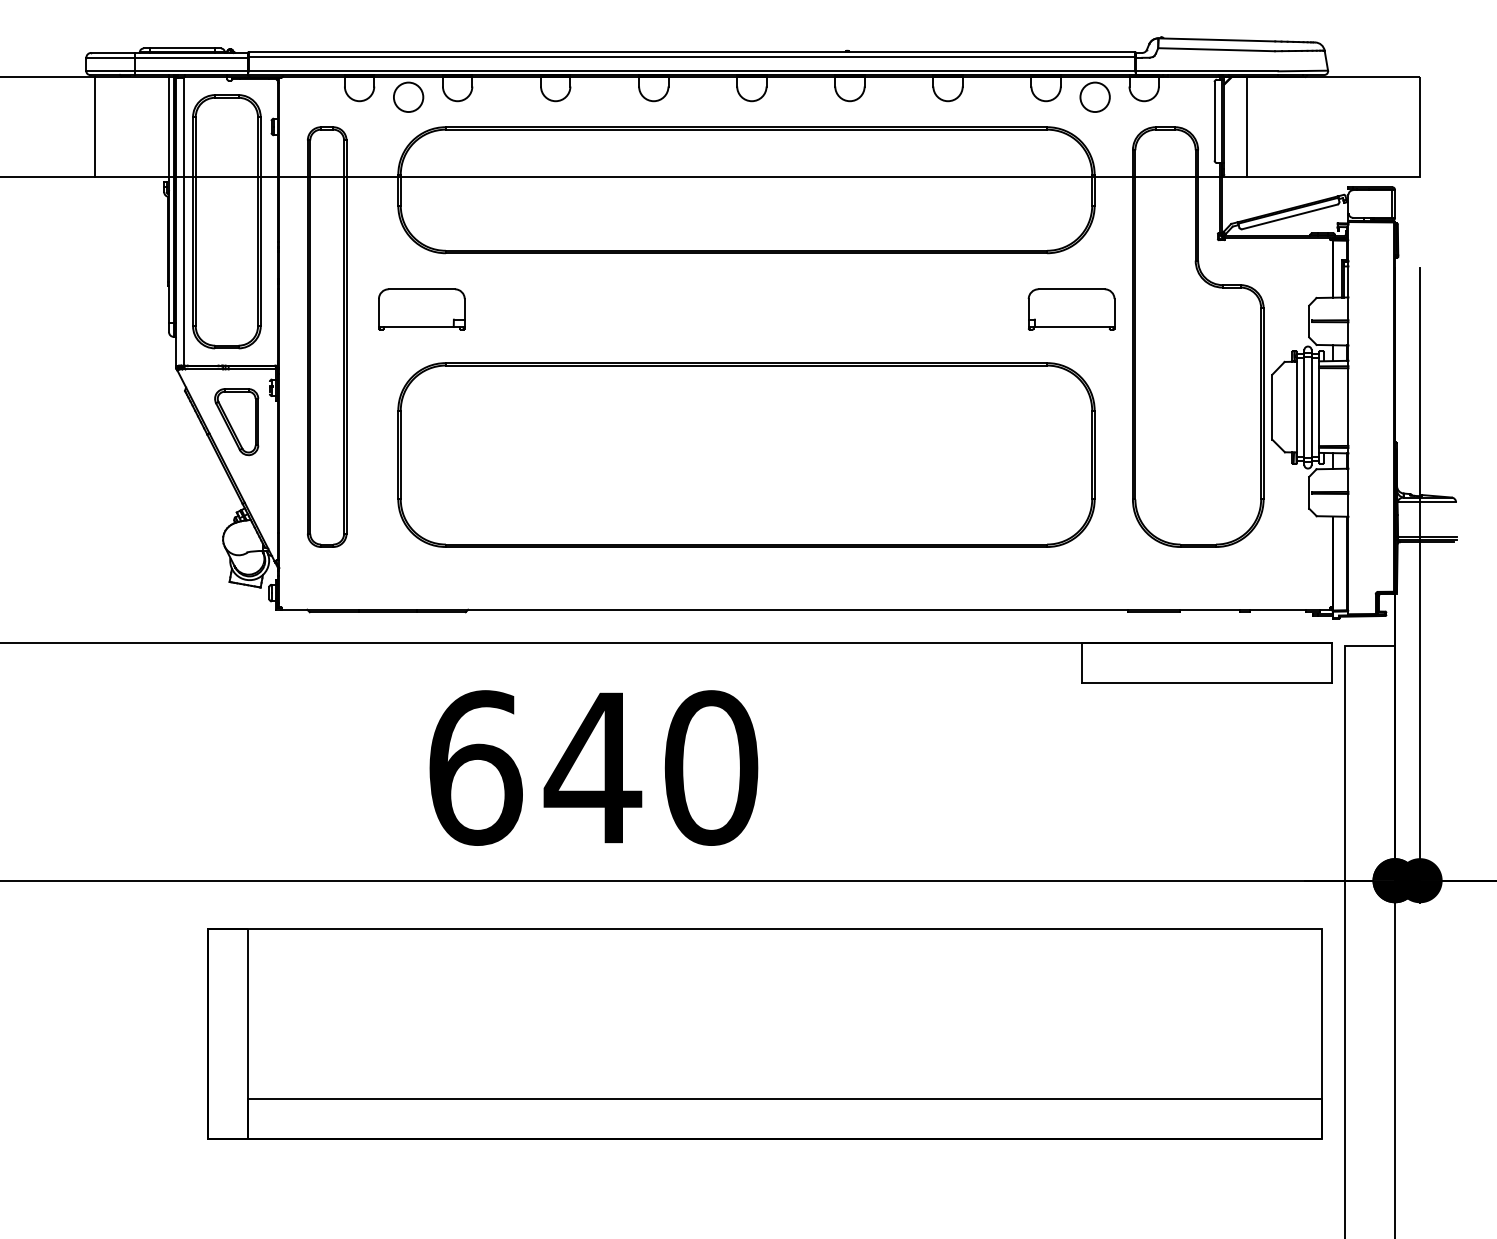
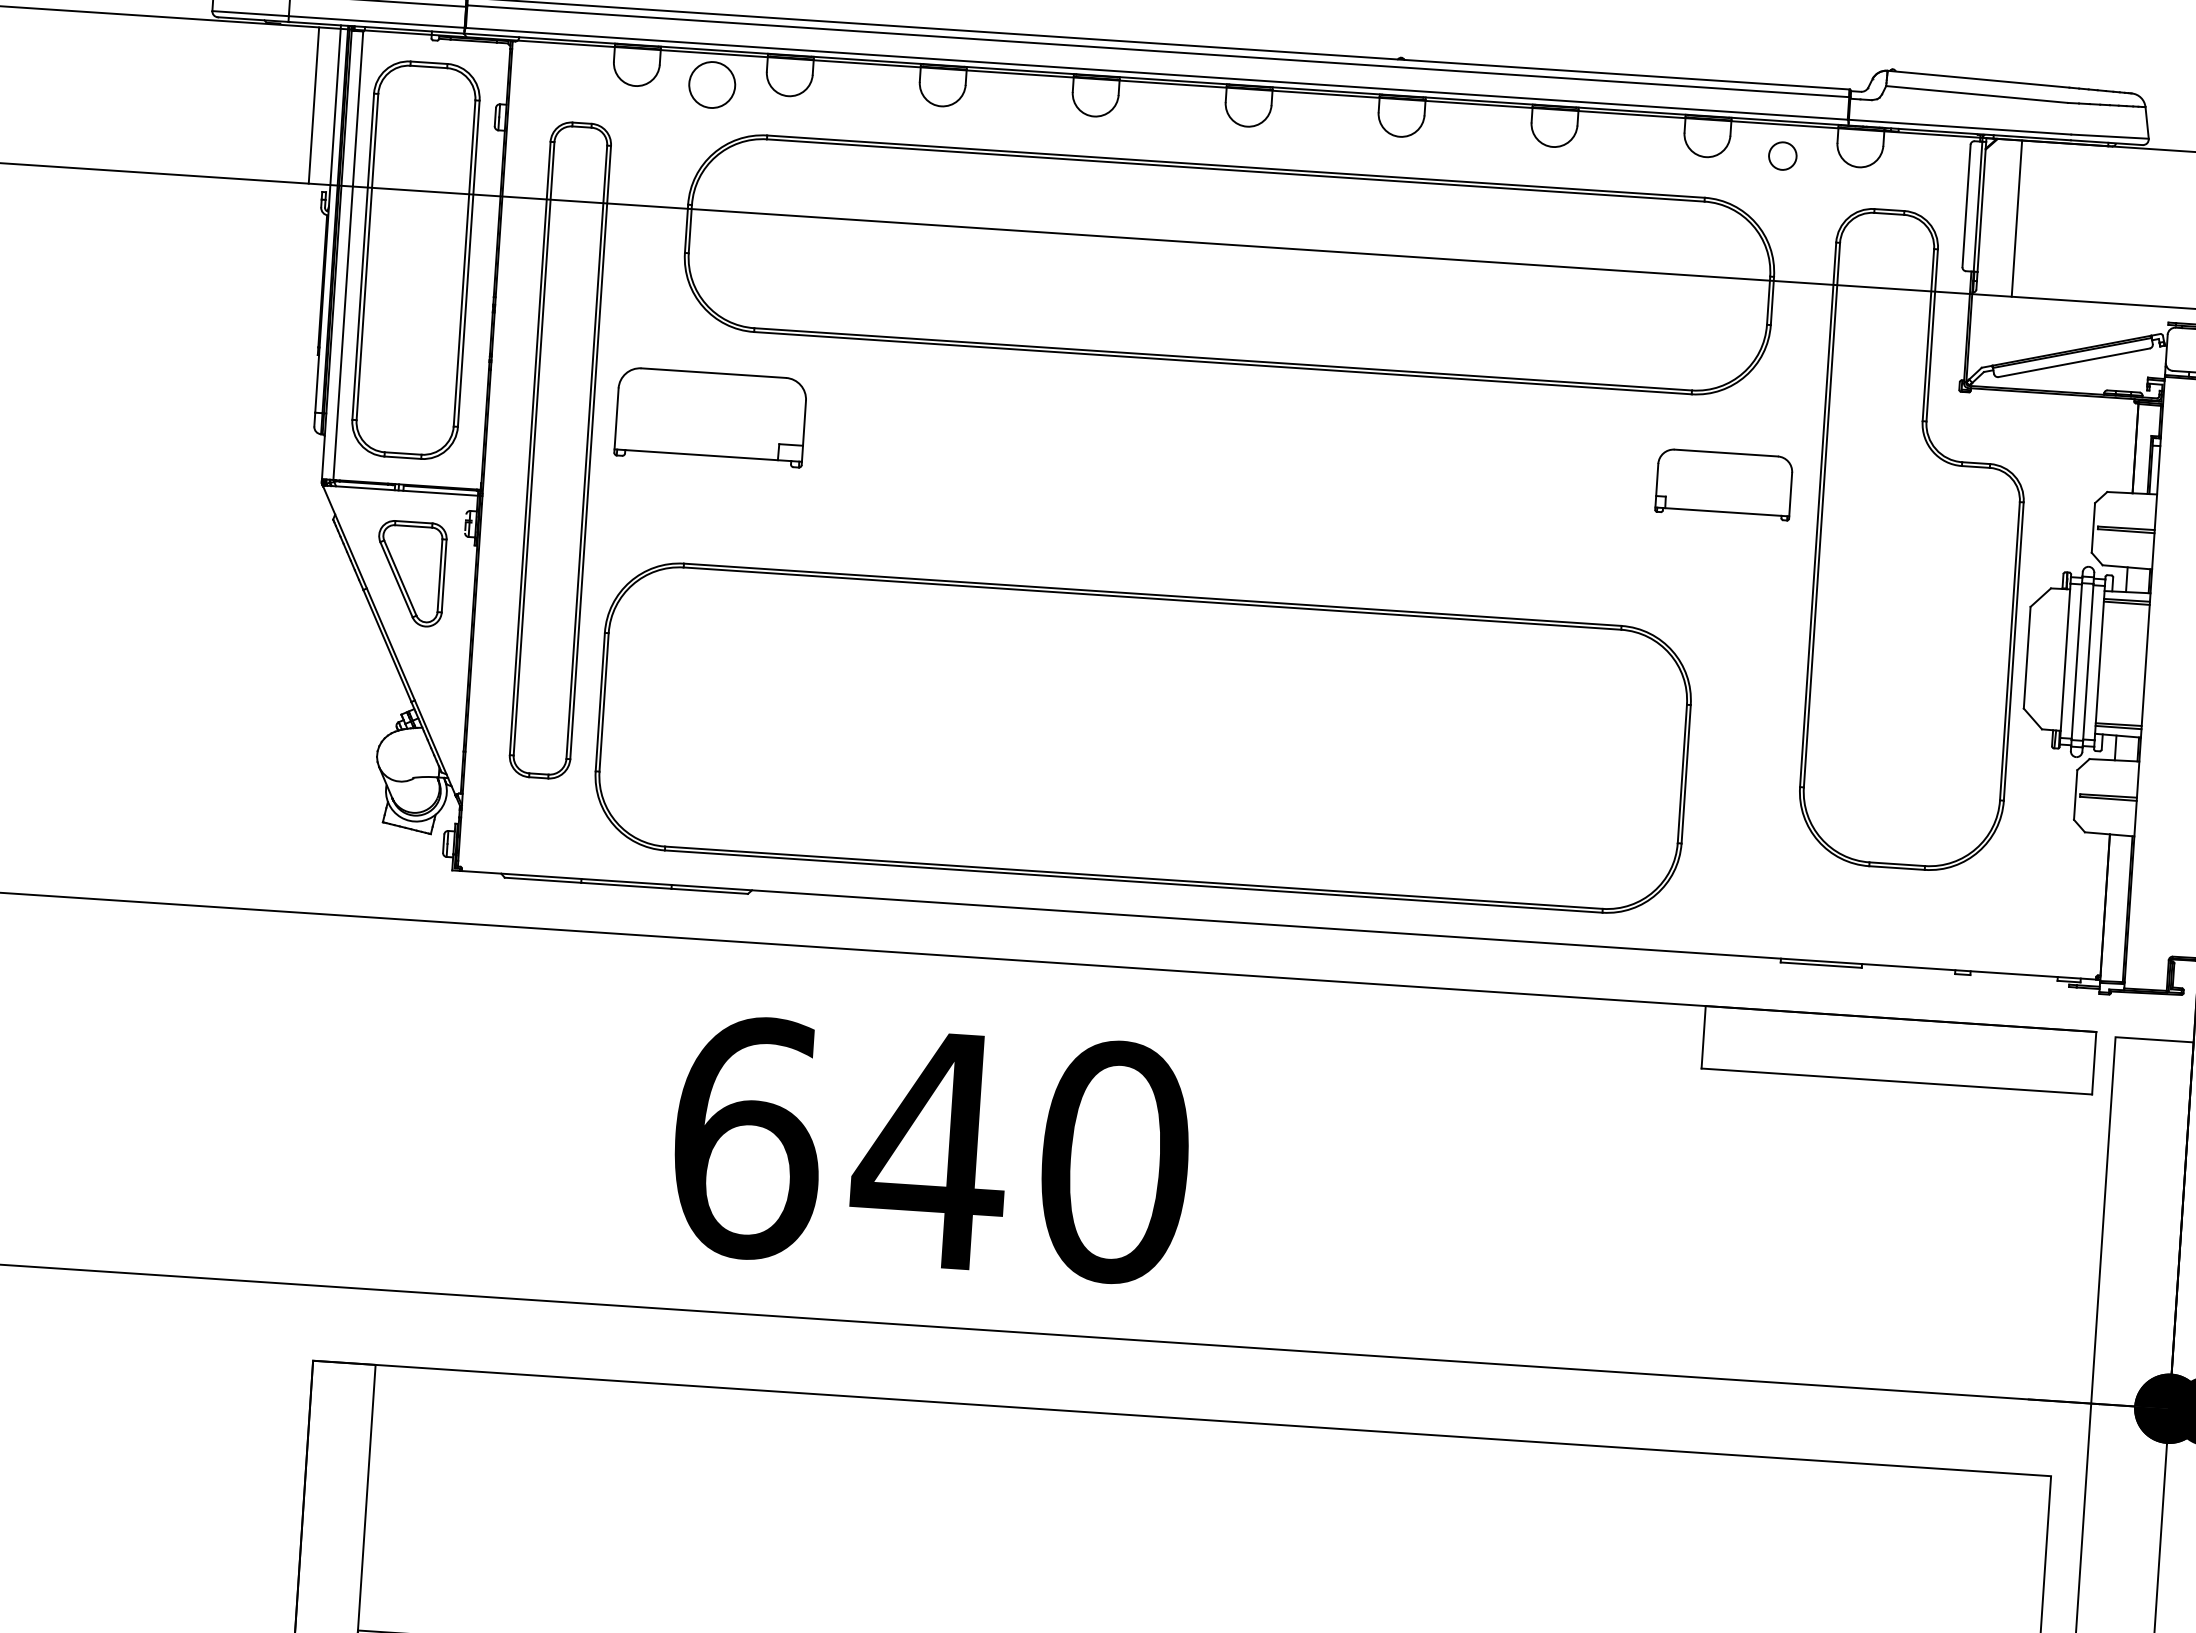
circle: (1094, 97) -> (1781, 156), size x0.6
line: (95, 127) -> (314, 105), moved
part: (421, 309) -> (710, 417), size x1.4
part: (746, 454) -> (1143, 737), moved

